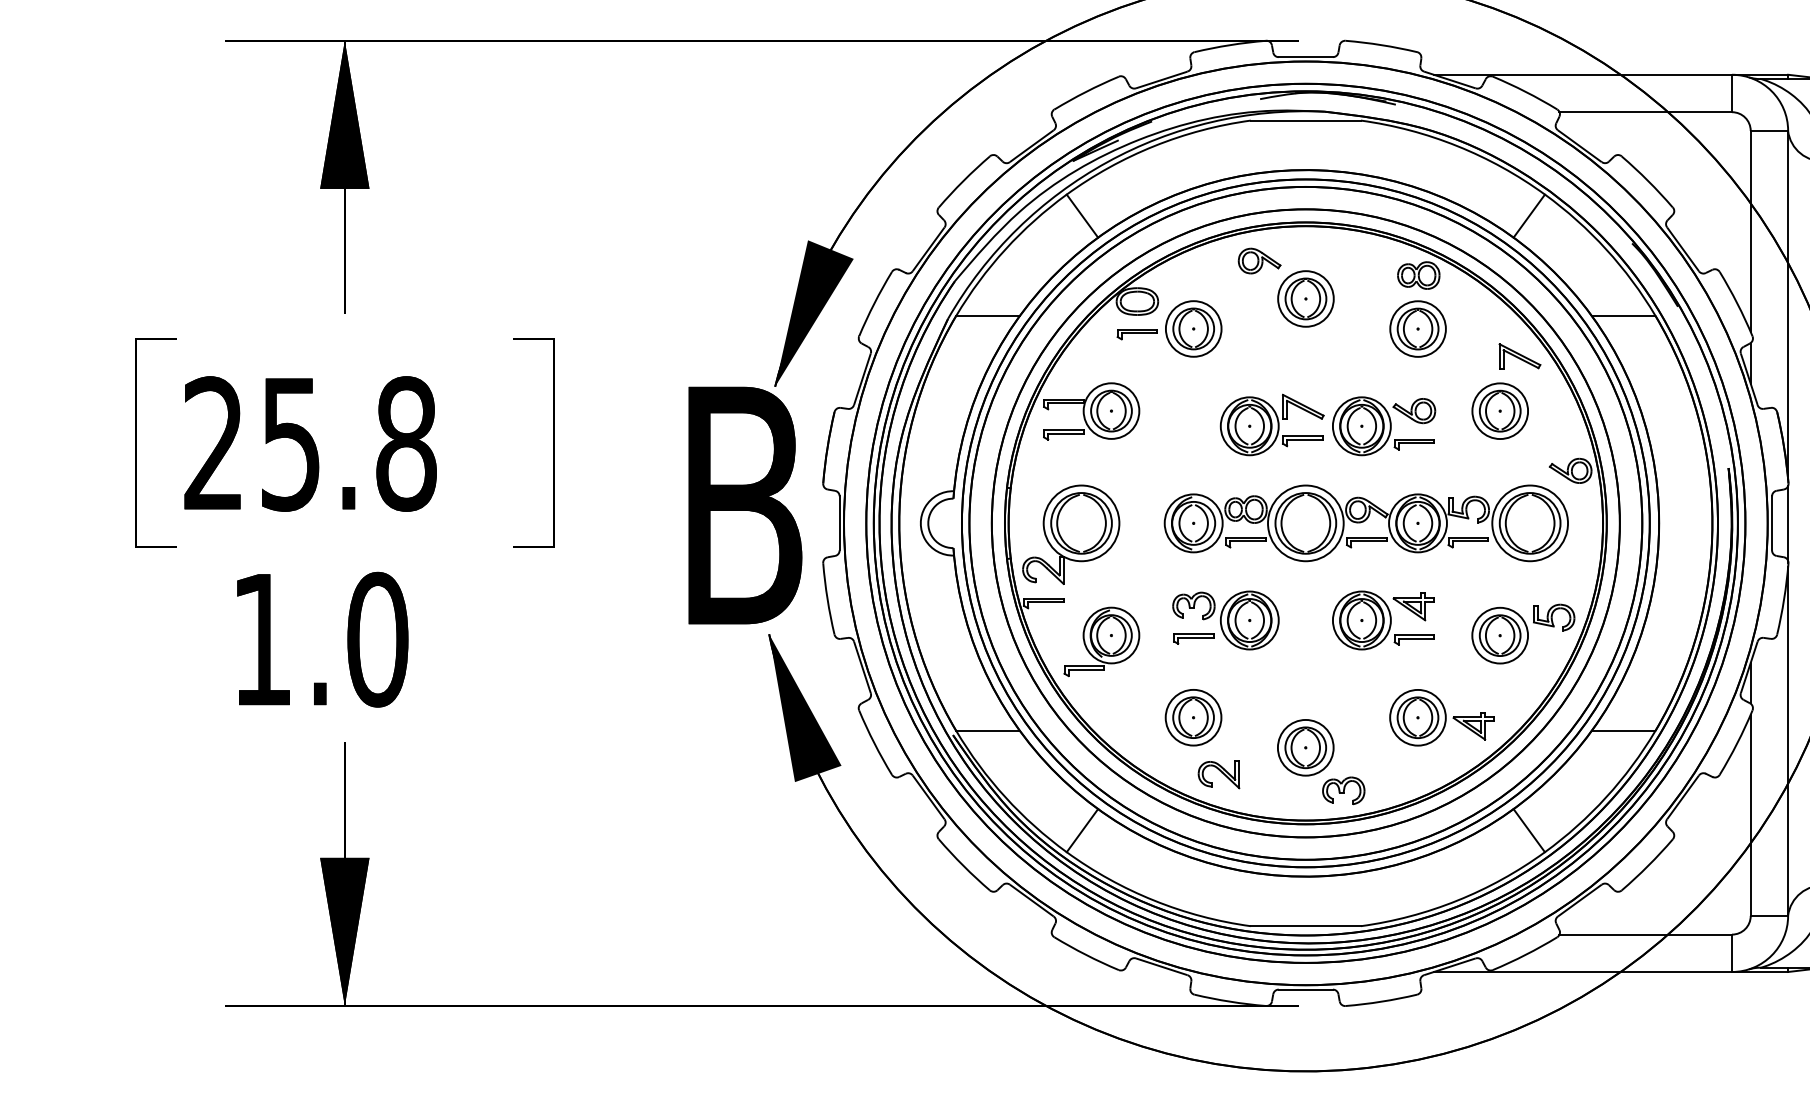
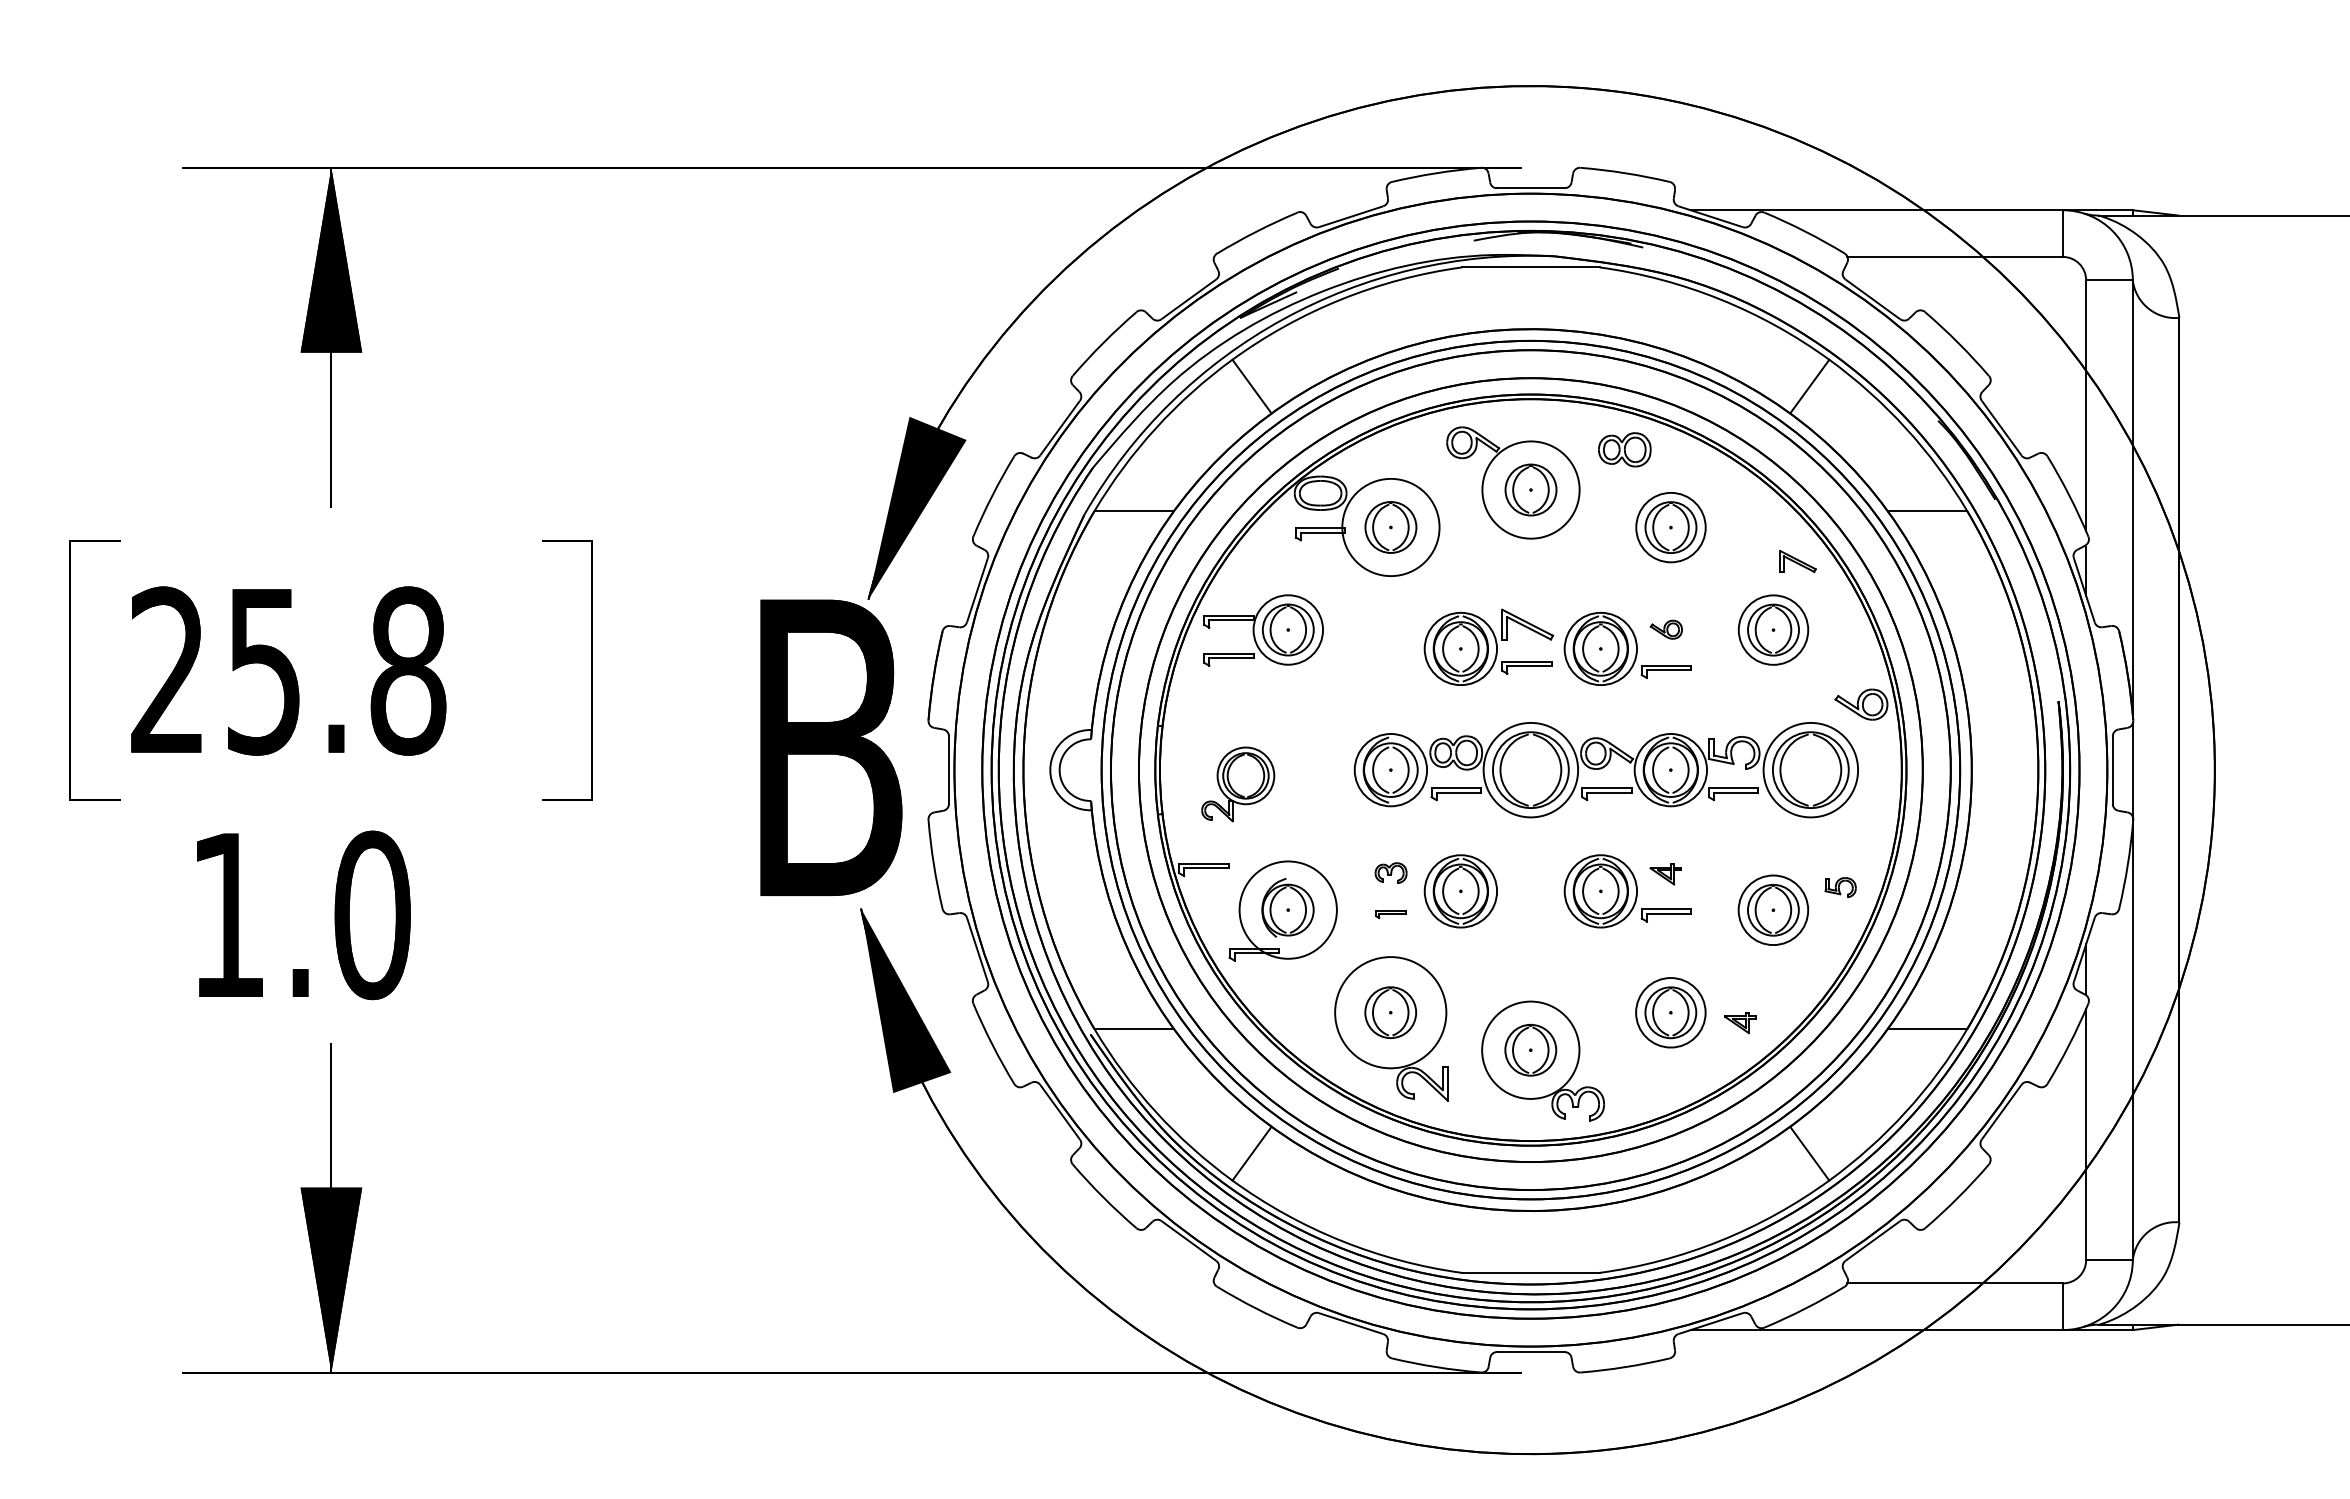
part: (1418, 275) -> (1624, 449), moved
circle: (1305, 298) -> (1530, 489), size x1.4
circle: (1193, 328) -> (1390, 527), size x1.4
part: (1519, 356) -> (1797, 561), size x0.7
part: (1414, 410) -> (1666, 629), size x0.6
part: (1071, 534) -> (1238, 784), size x0.6
part: (1193, 605) -> (1390, 872), size x0.6
part: (1413, 606) -> (1665, 874), size x0.6
part: (1553, 617) -> (1840, 887), size x0.6
circle: (1111, 635) -> (1288, 909), size x1.4
part: (1193, 639) -> (1390, 914), size x0.6
circle: (1193, 717) -> (1390, 1012), size x1.6
part: (1473, 725) -> (1740, 1022), size x0.6
circle: (1305, 748) -> (1530, 1050), size x1.4

